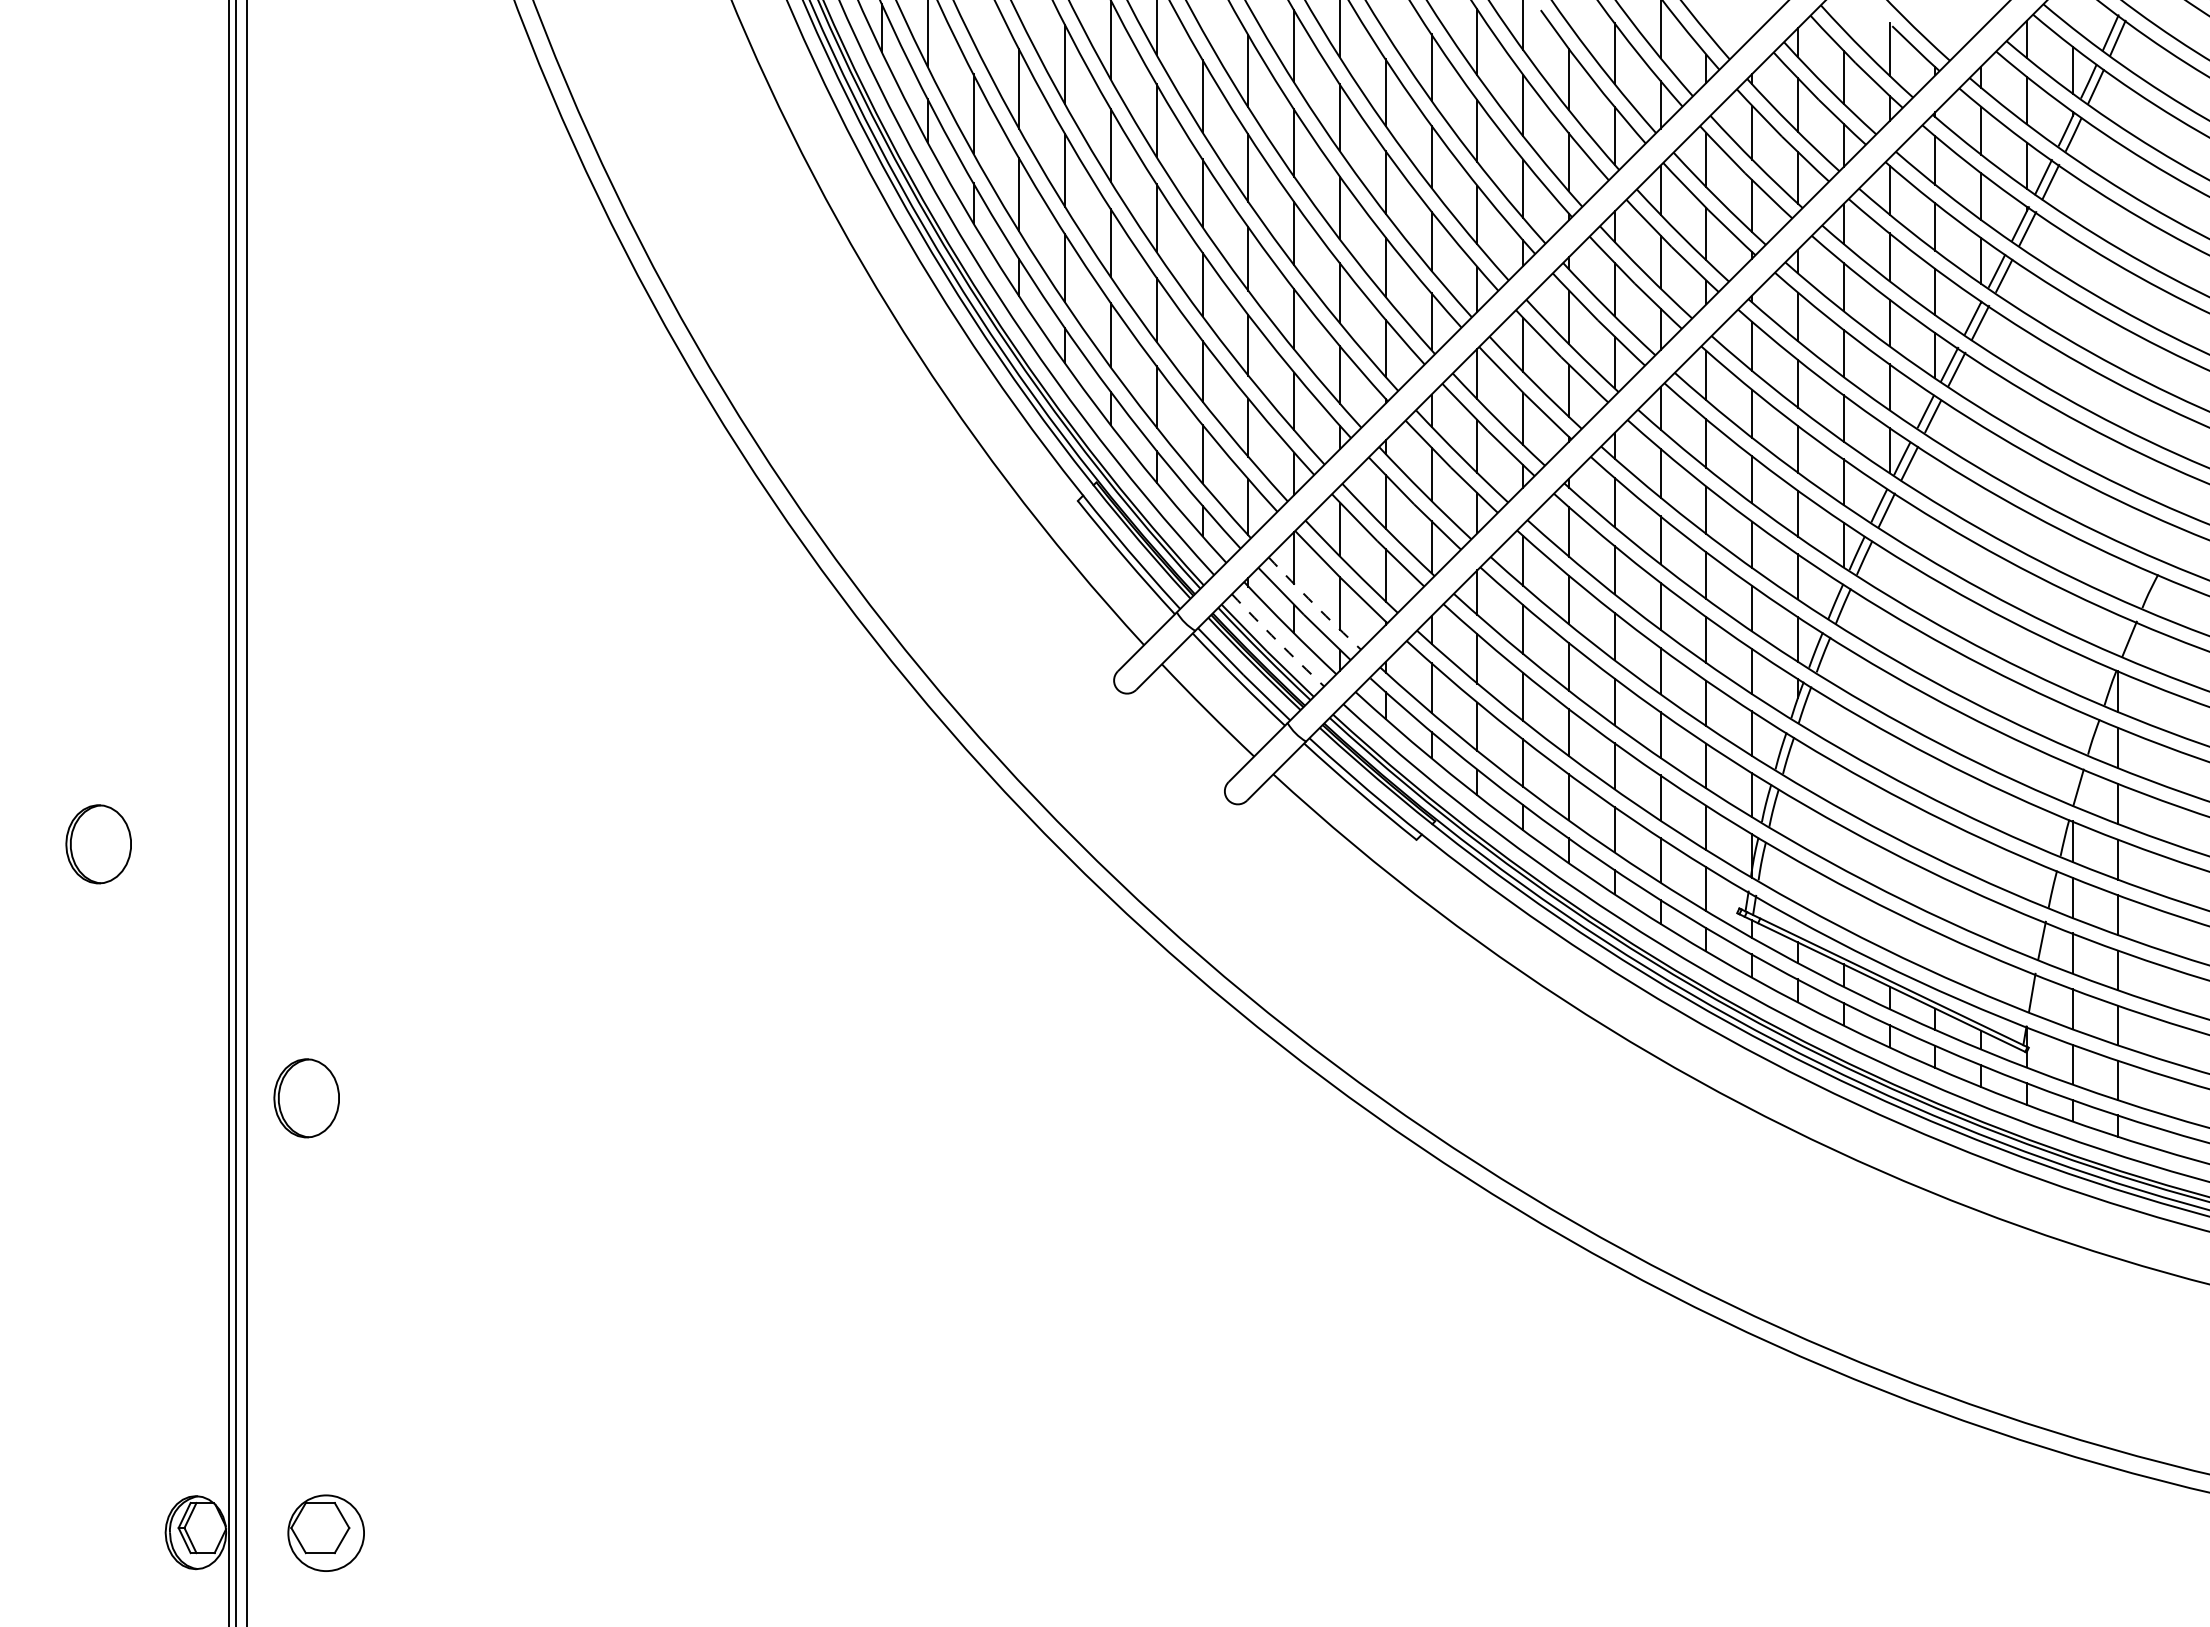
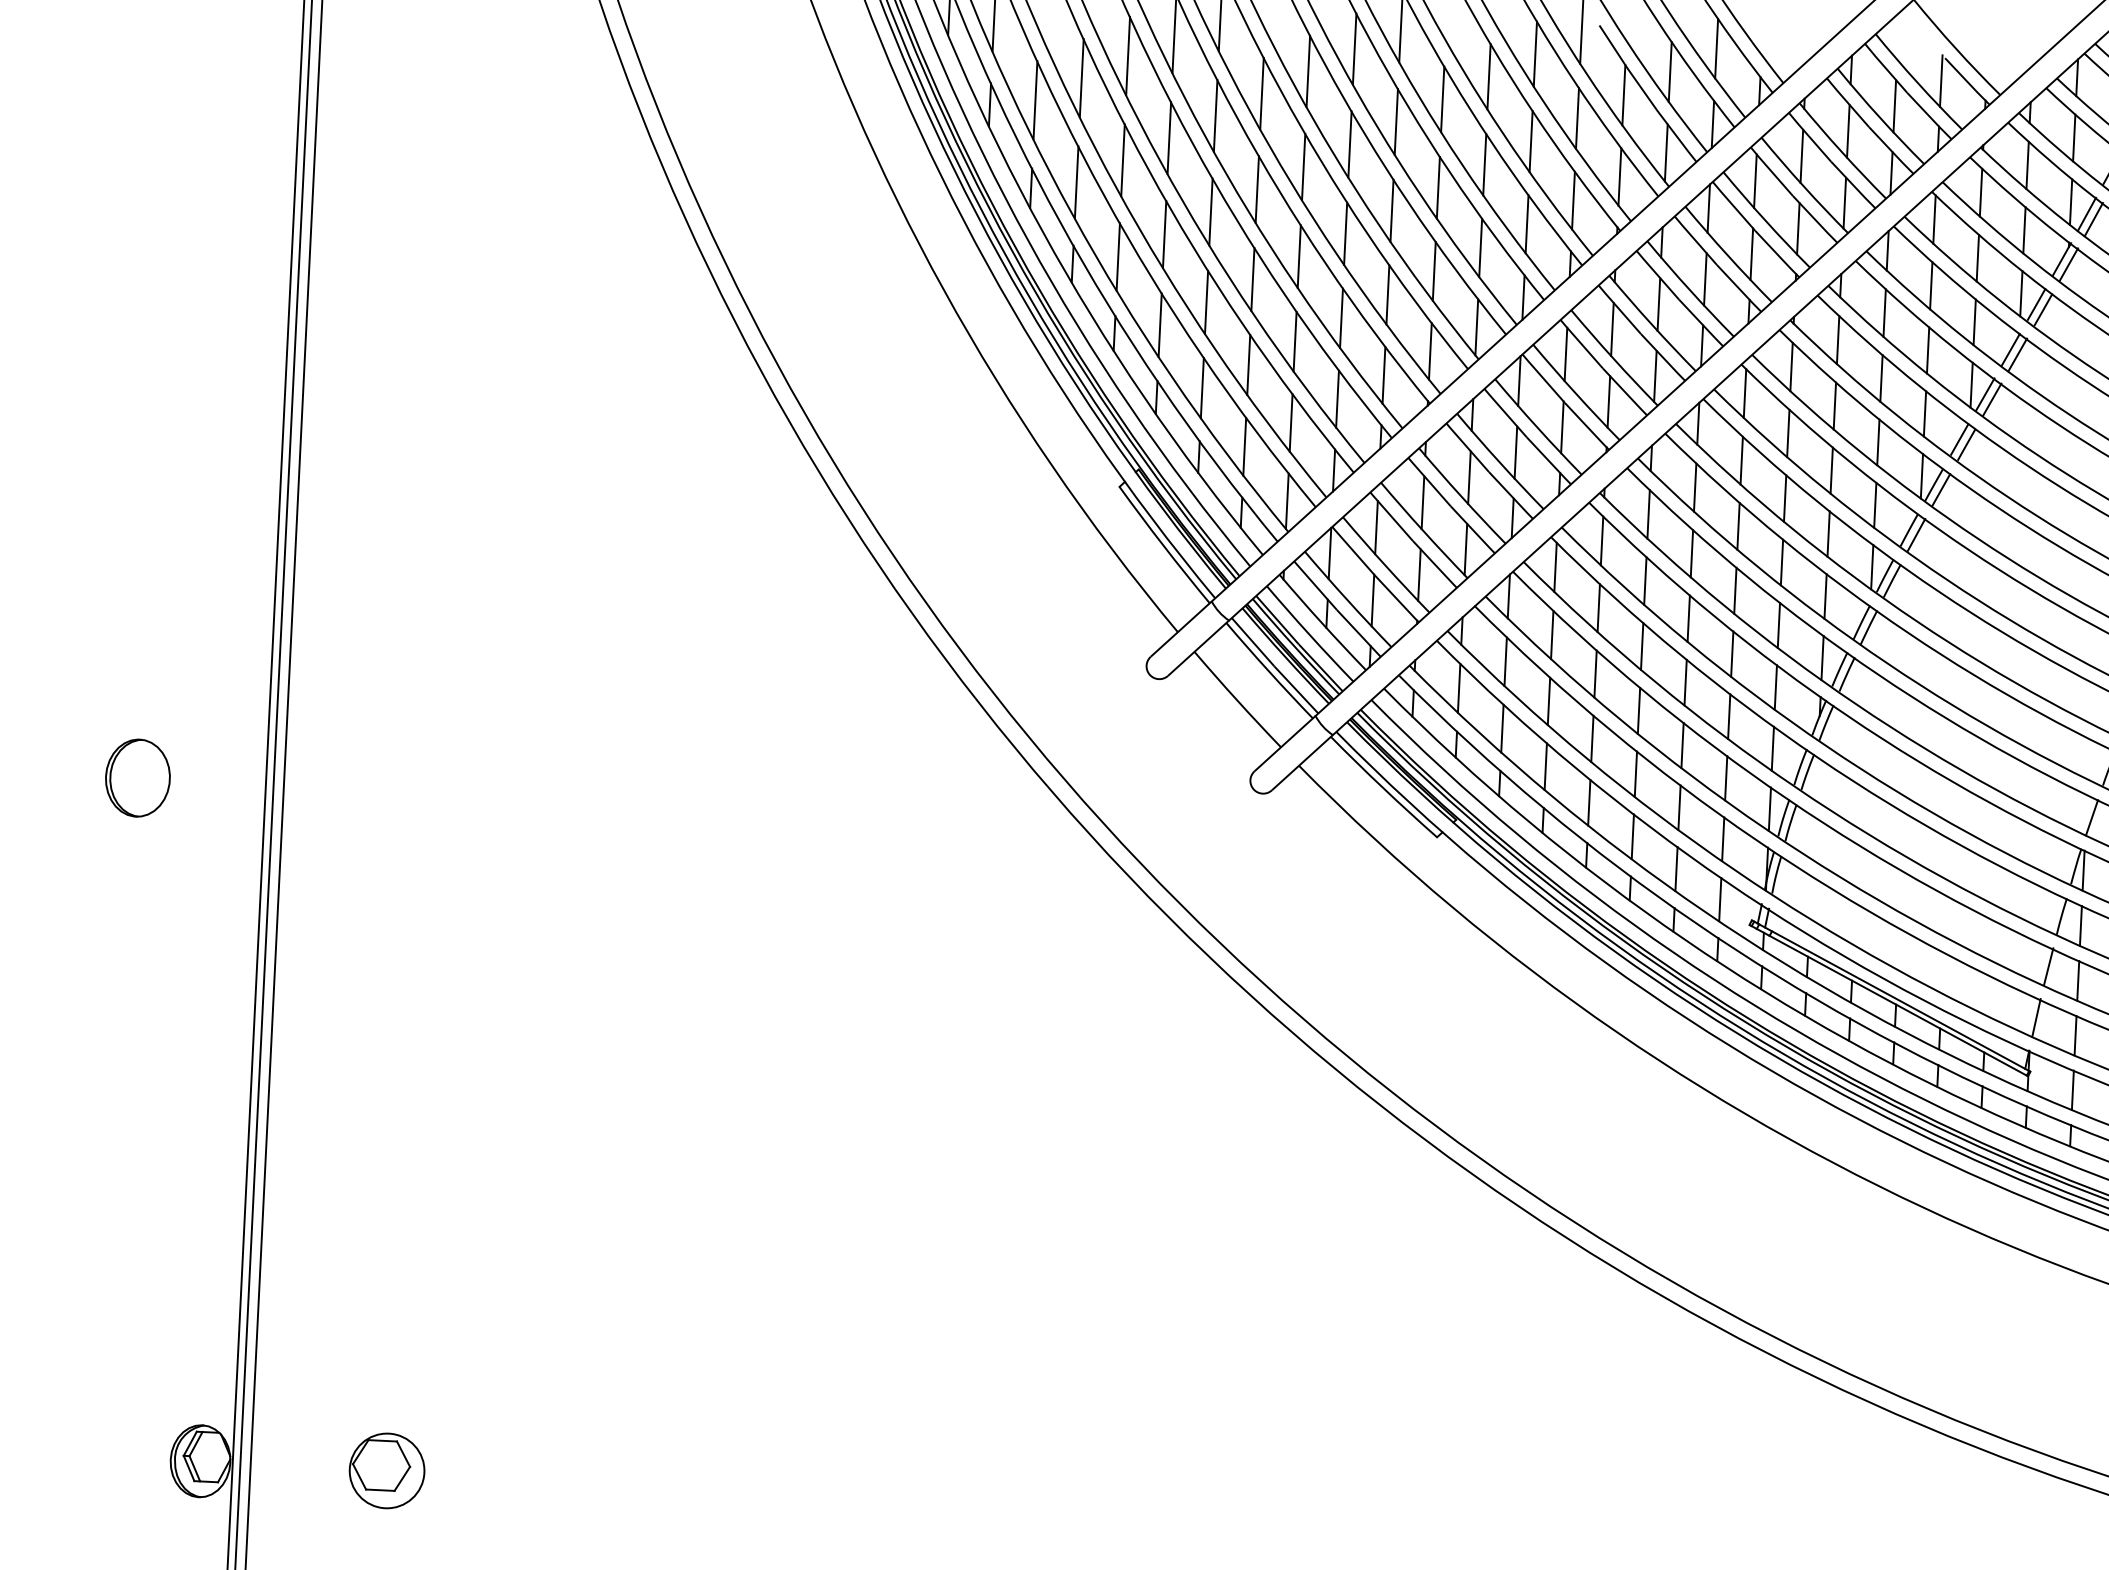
arc: (1314, 604) -> (1347, 600), dashed -> solid
arc: (1277, 641) -> (1309, 635), dashed -> solid
part: (306, 1098) -> (330, 1038), removed
part: (325, 1532) -> (386, 1470), moved

